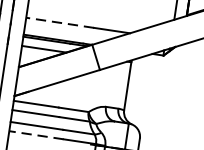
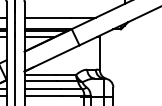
line: (59, 22) -> (47, 17), dashed -> solid
line: (36, 134) -> (43, 95), dashed -> solid

